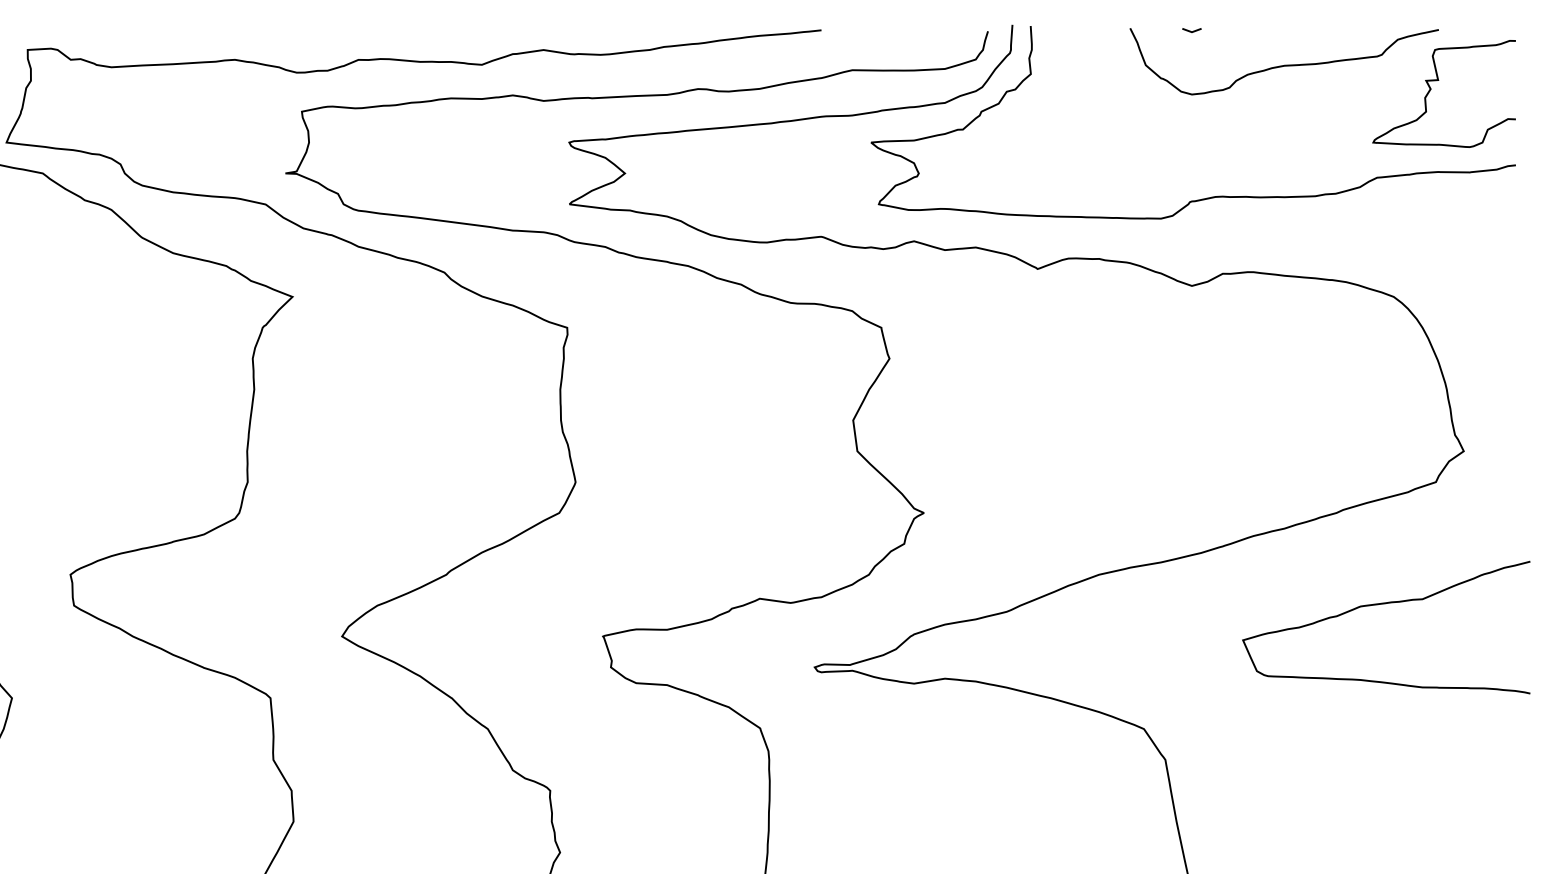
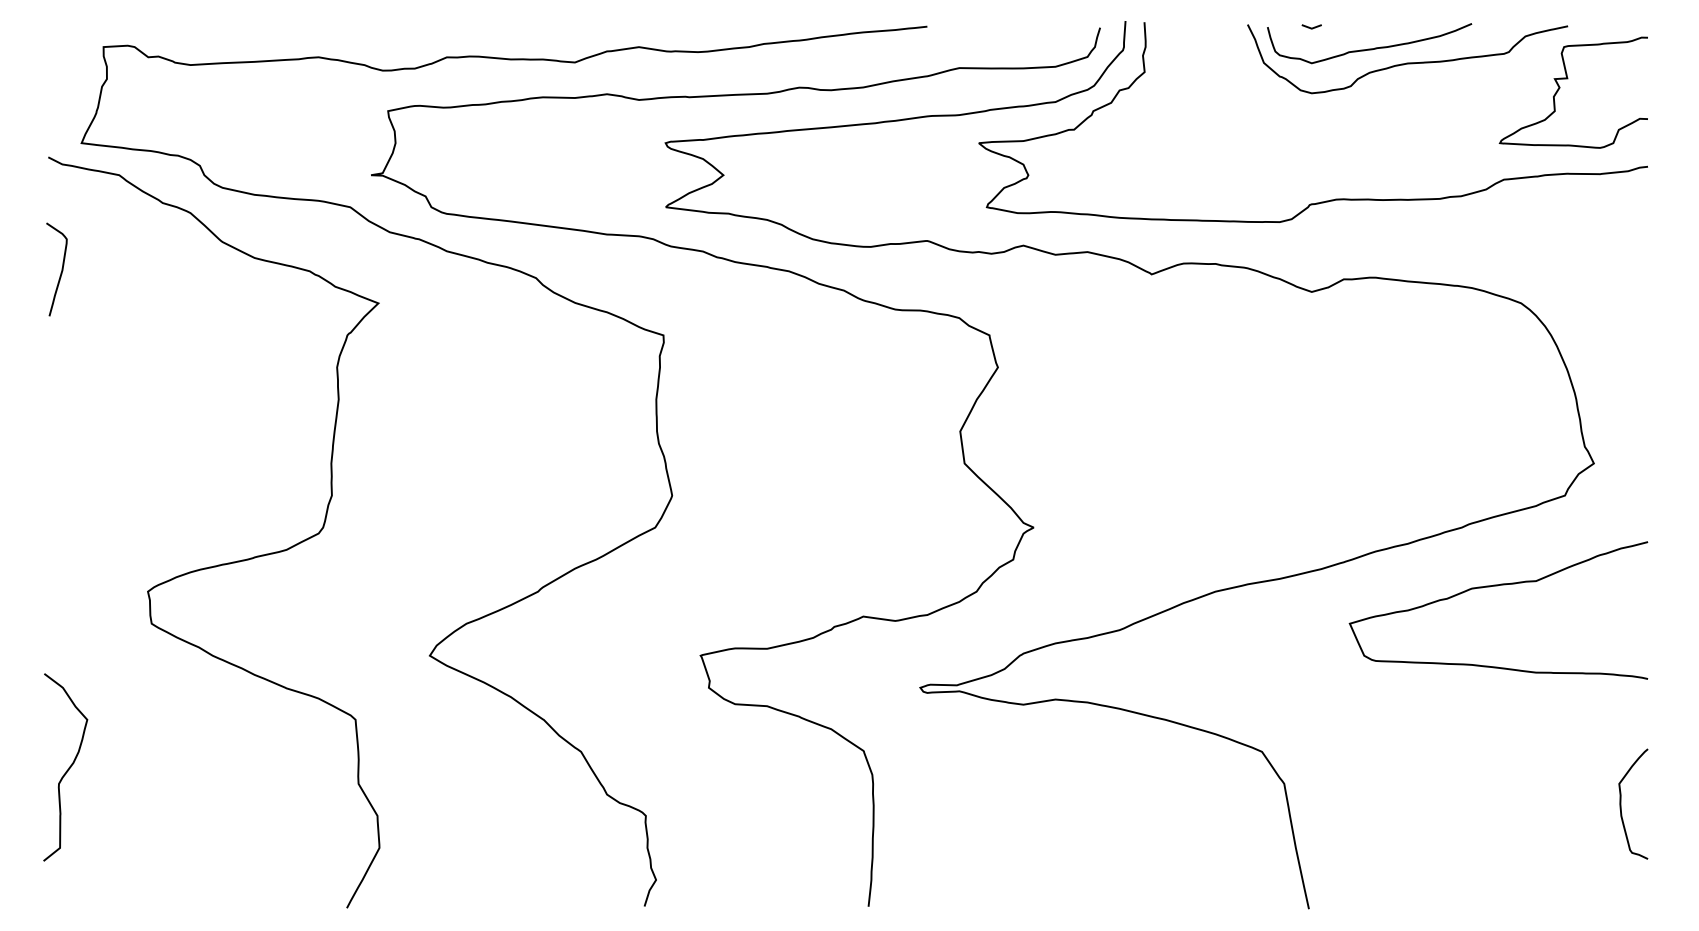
curve: (1247, 51) -> (1369, 48), added
curve: (1385, 604) -> (1497, 586), moved
curve: (1490, 778) -> (1621, 803), added

